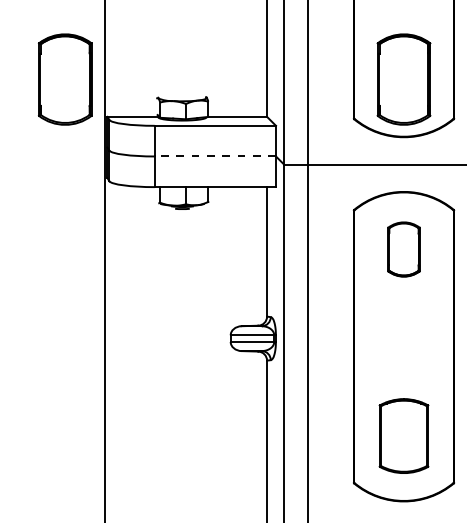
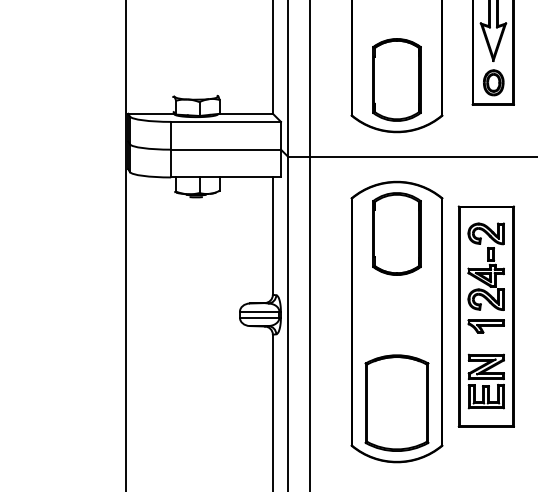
part: (64, 79) -> (89, 79), removed
line: (215, 156) -> (226, 149), dashed -> solid
part: (403, 248) -> (396, 233), size x1.67
part: (403, 435) -> (396, 402), size x1.43

